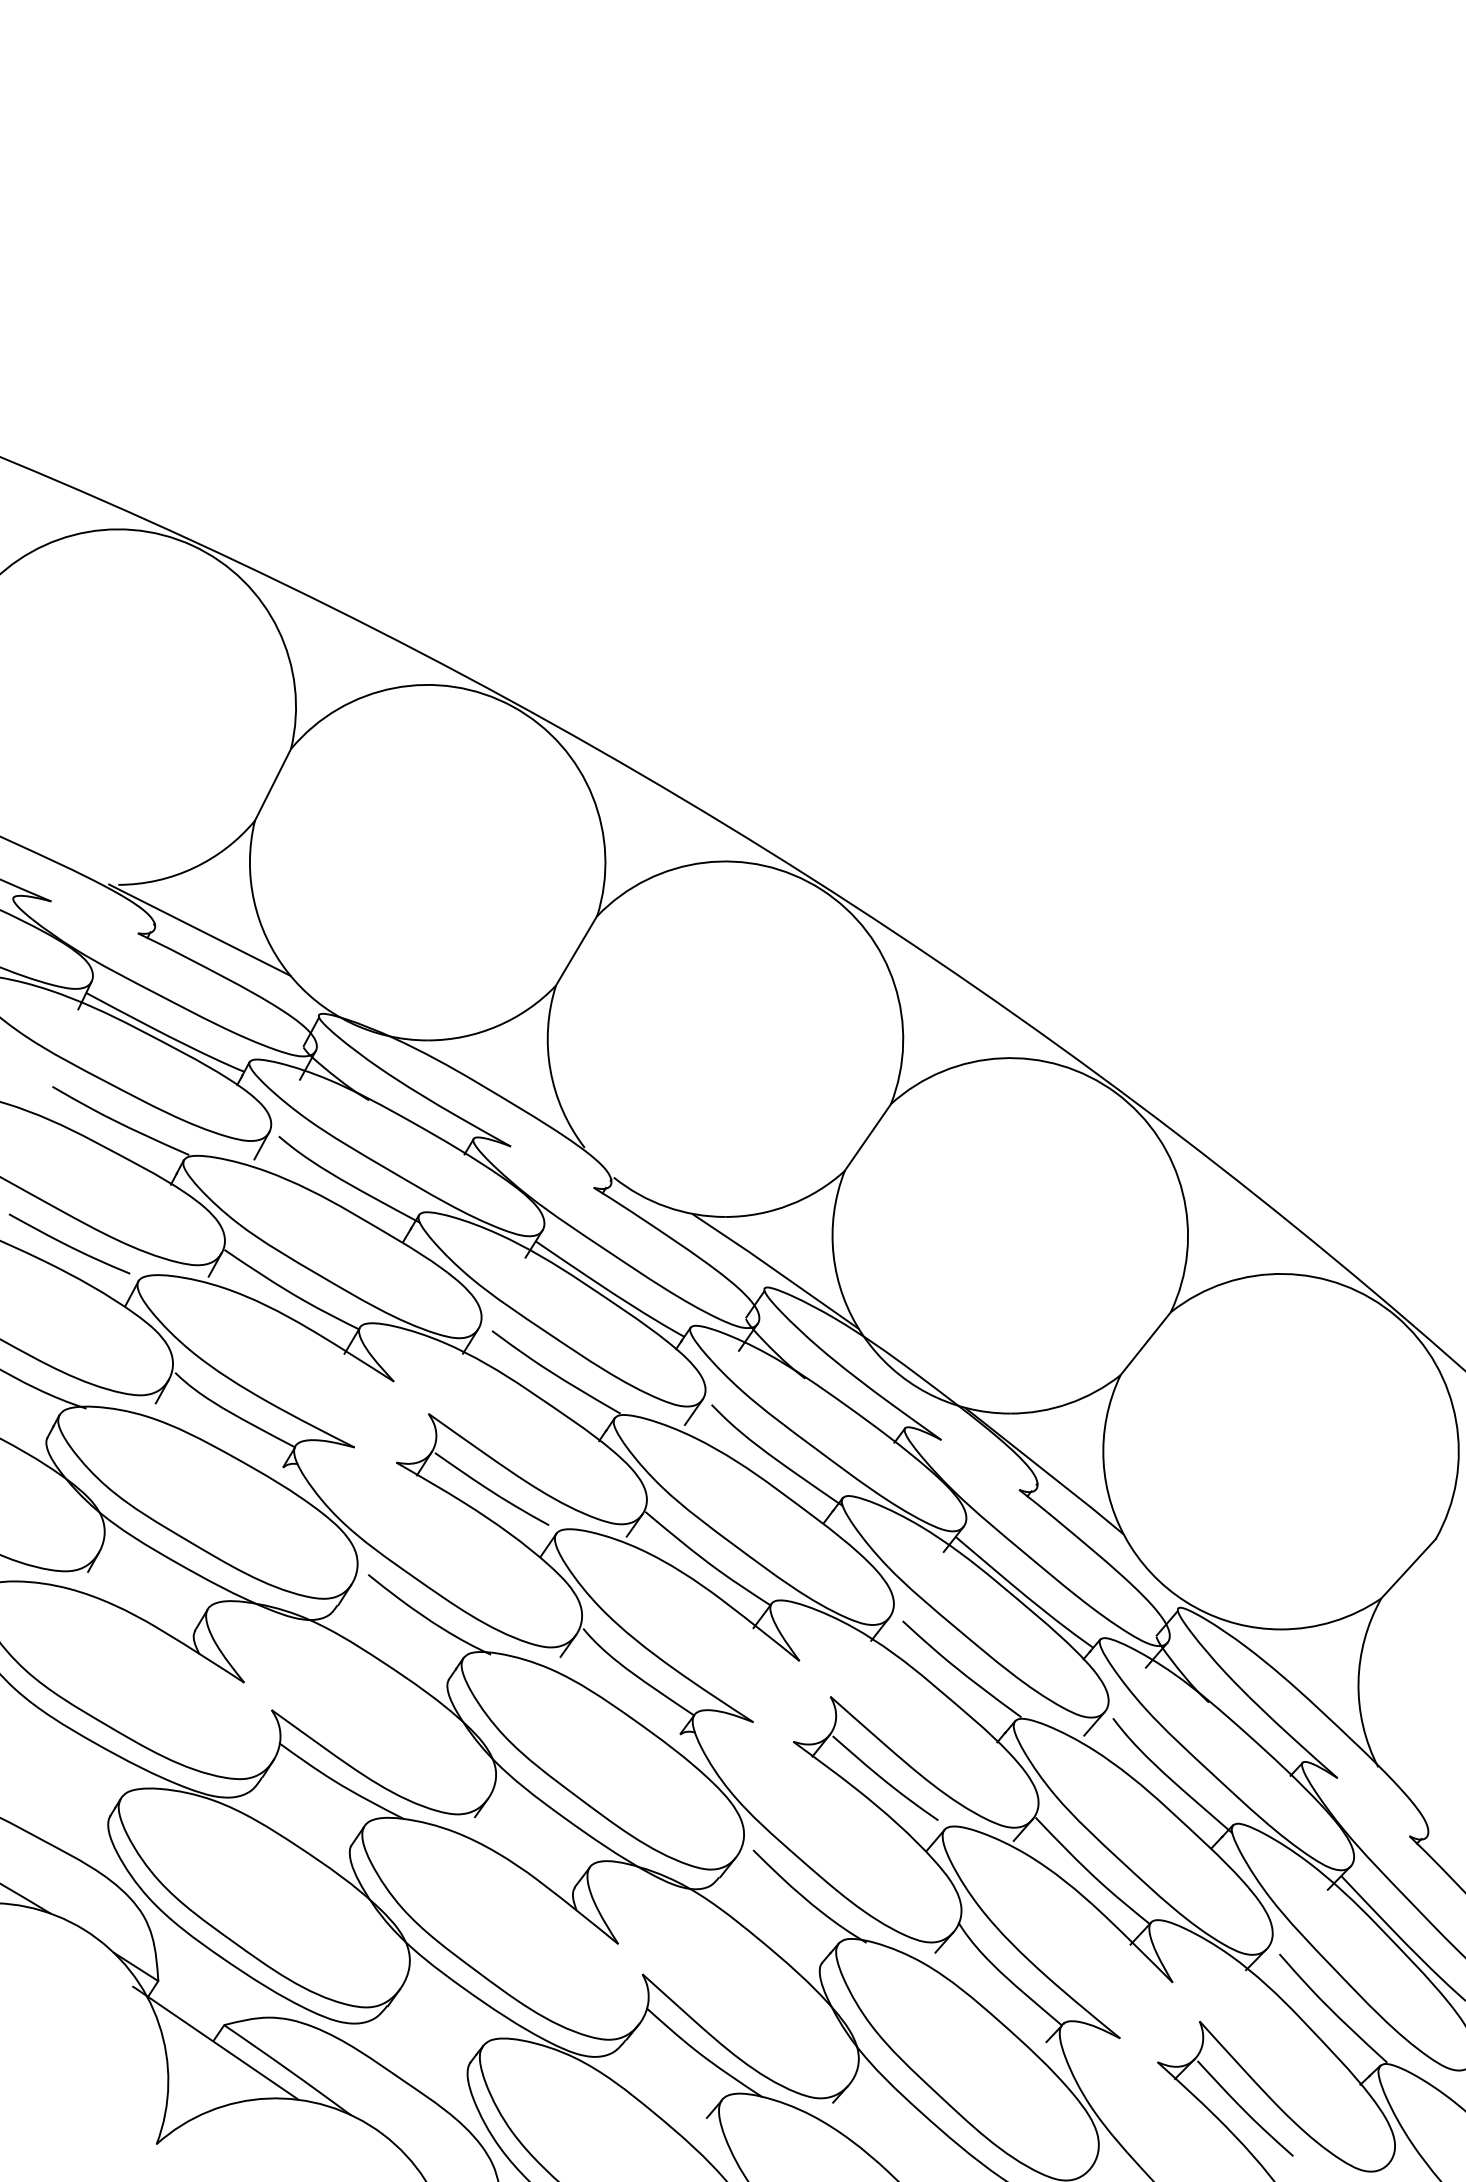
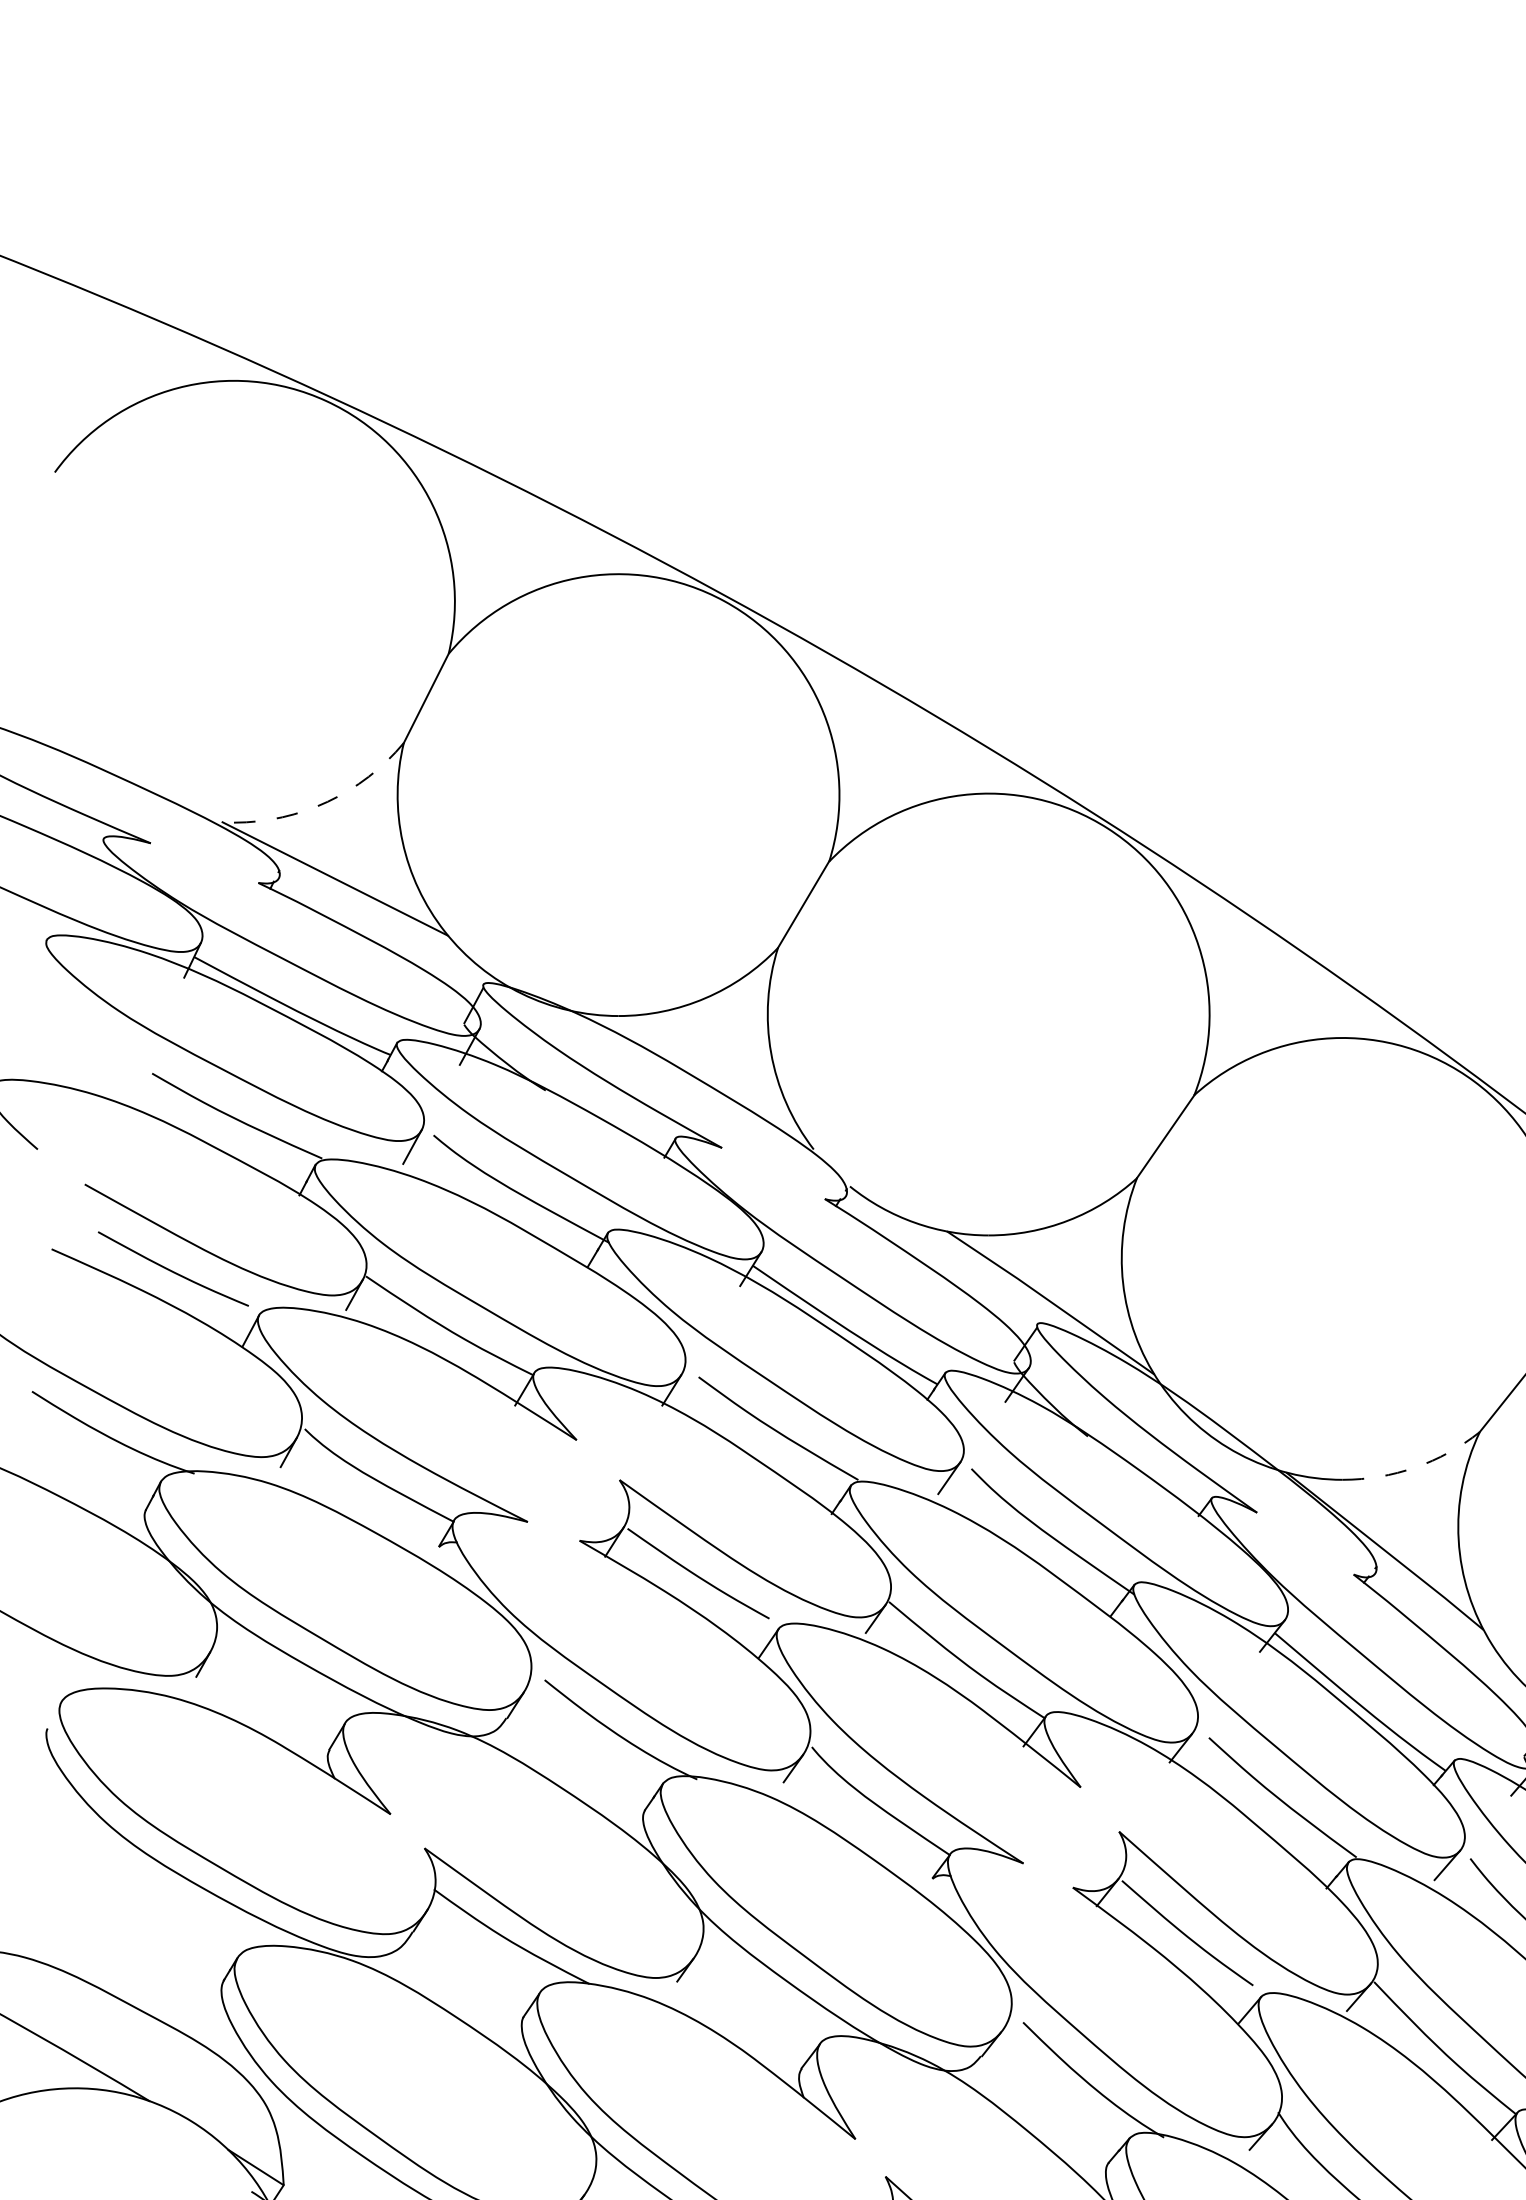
arc: (193, 868) -> (327, 802), solid -> dashed
arc: (1068, 1403) -> (1415, 1467), solid -> dashed

